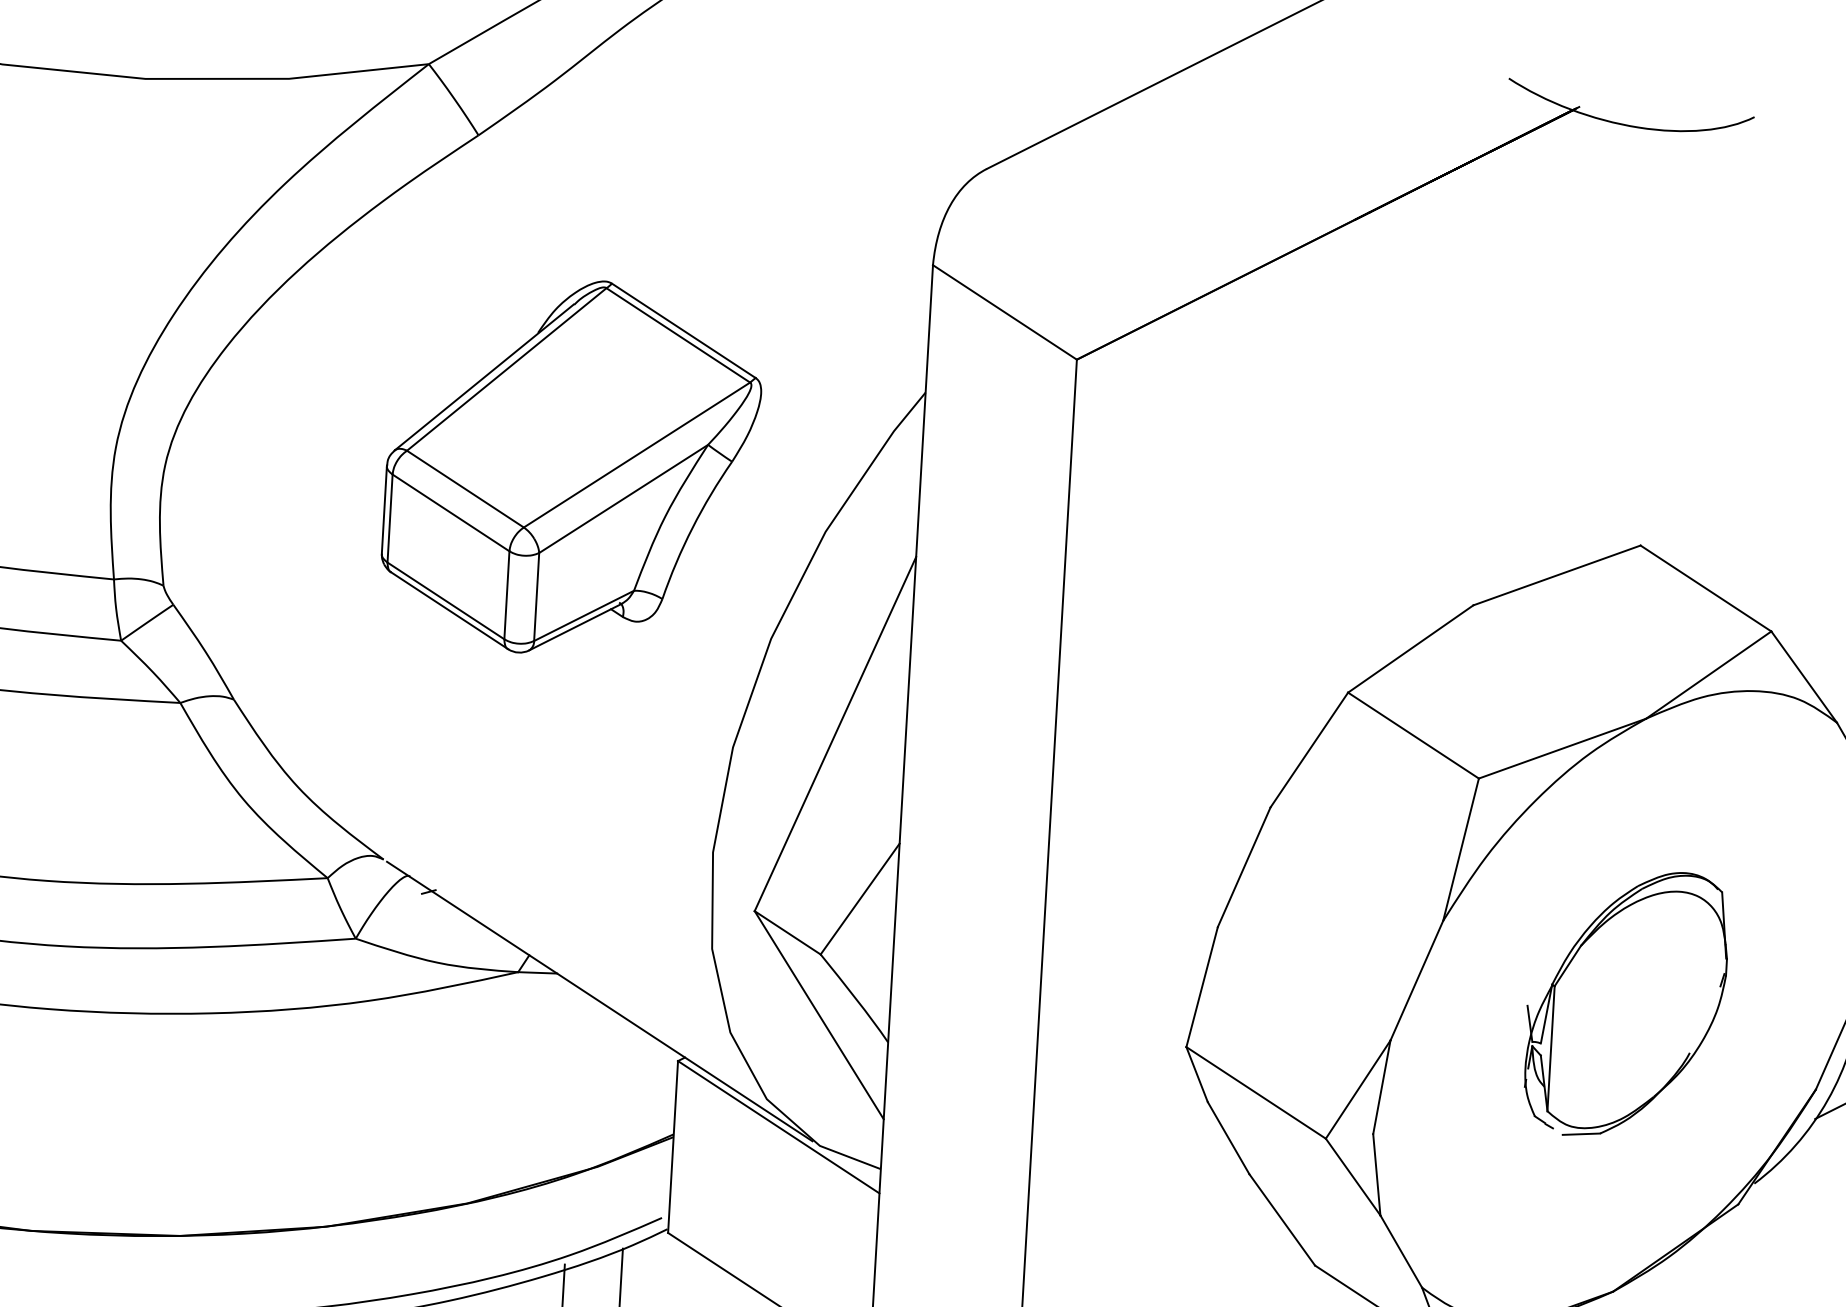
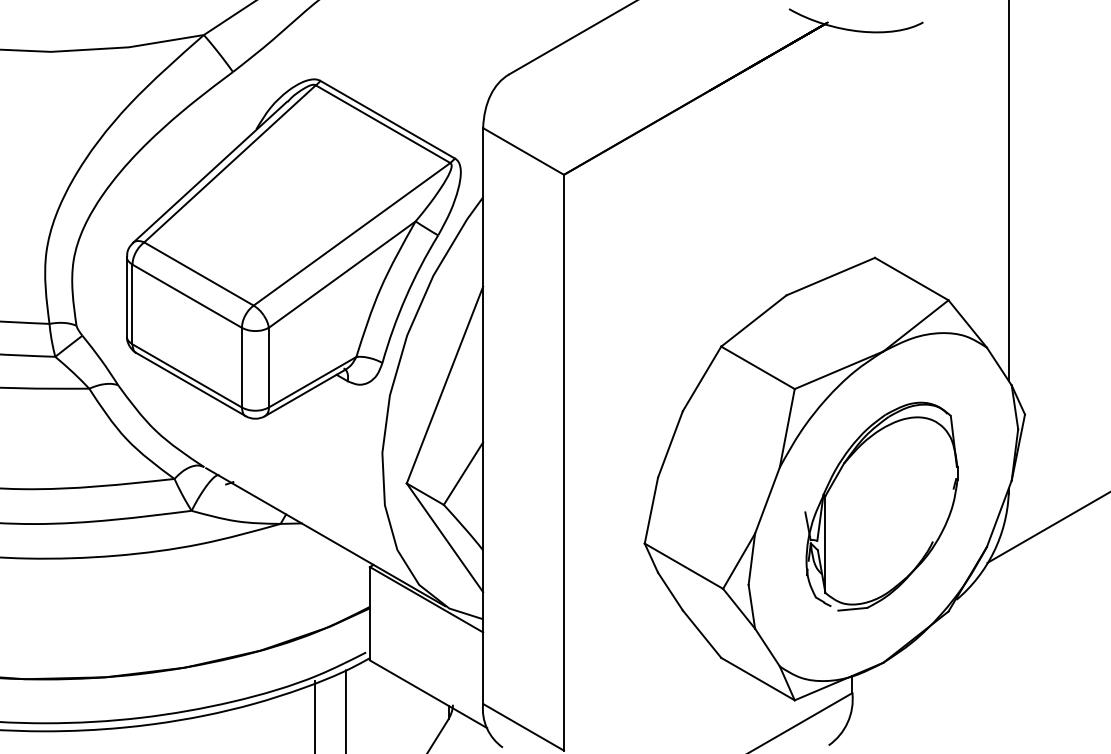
part: (571, 466) -> (293, 248), size x1.67
part: (1626, 1003) -> (881, 506), size x1.43

